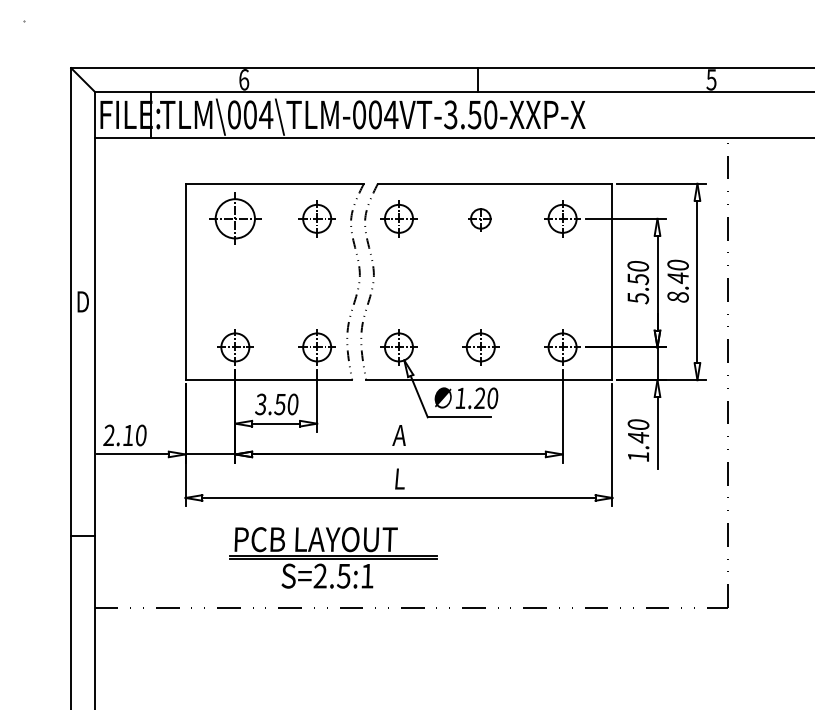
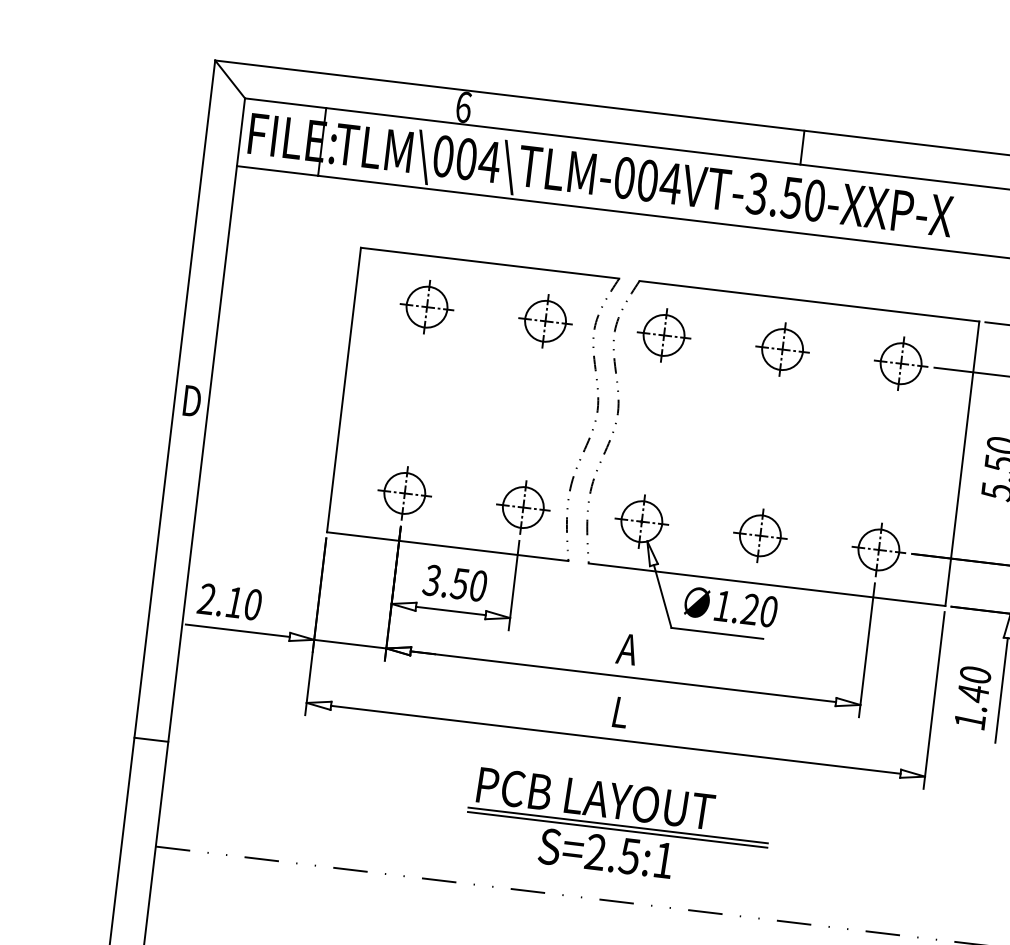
part: (235, 218) -> (427, 306), size x0.71
part: (480, 218) -> (782, 348), size x1.43
part: (333, 557) -> (617, 827), moved

